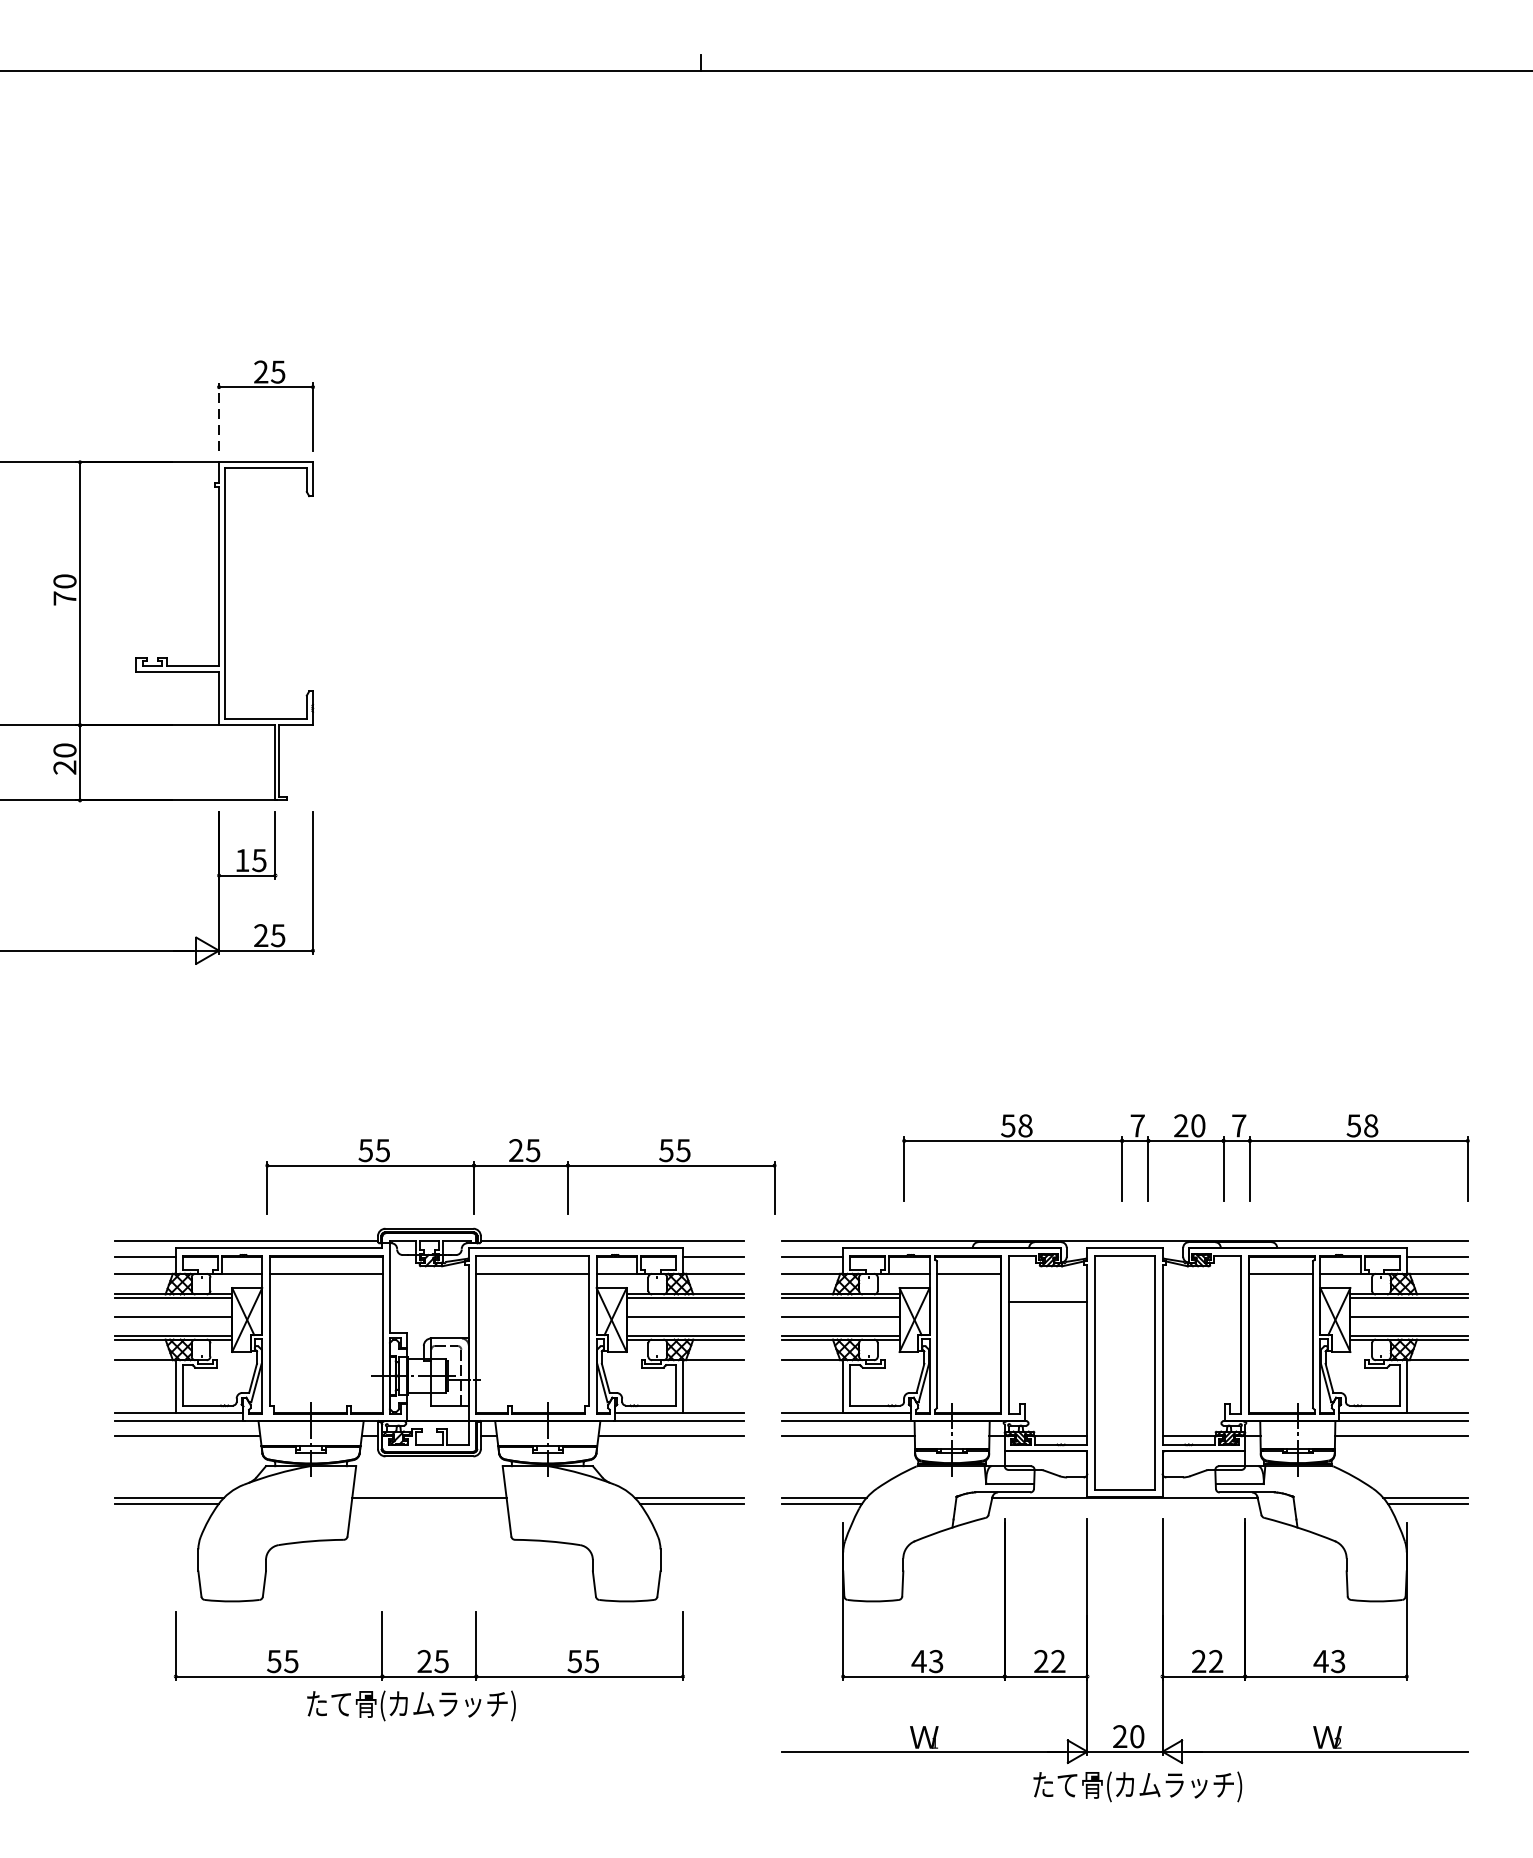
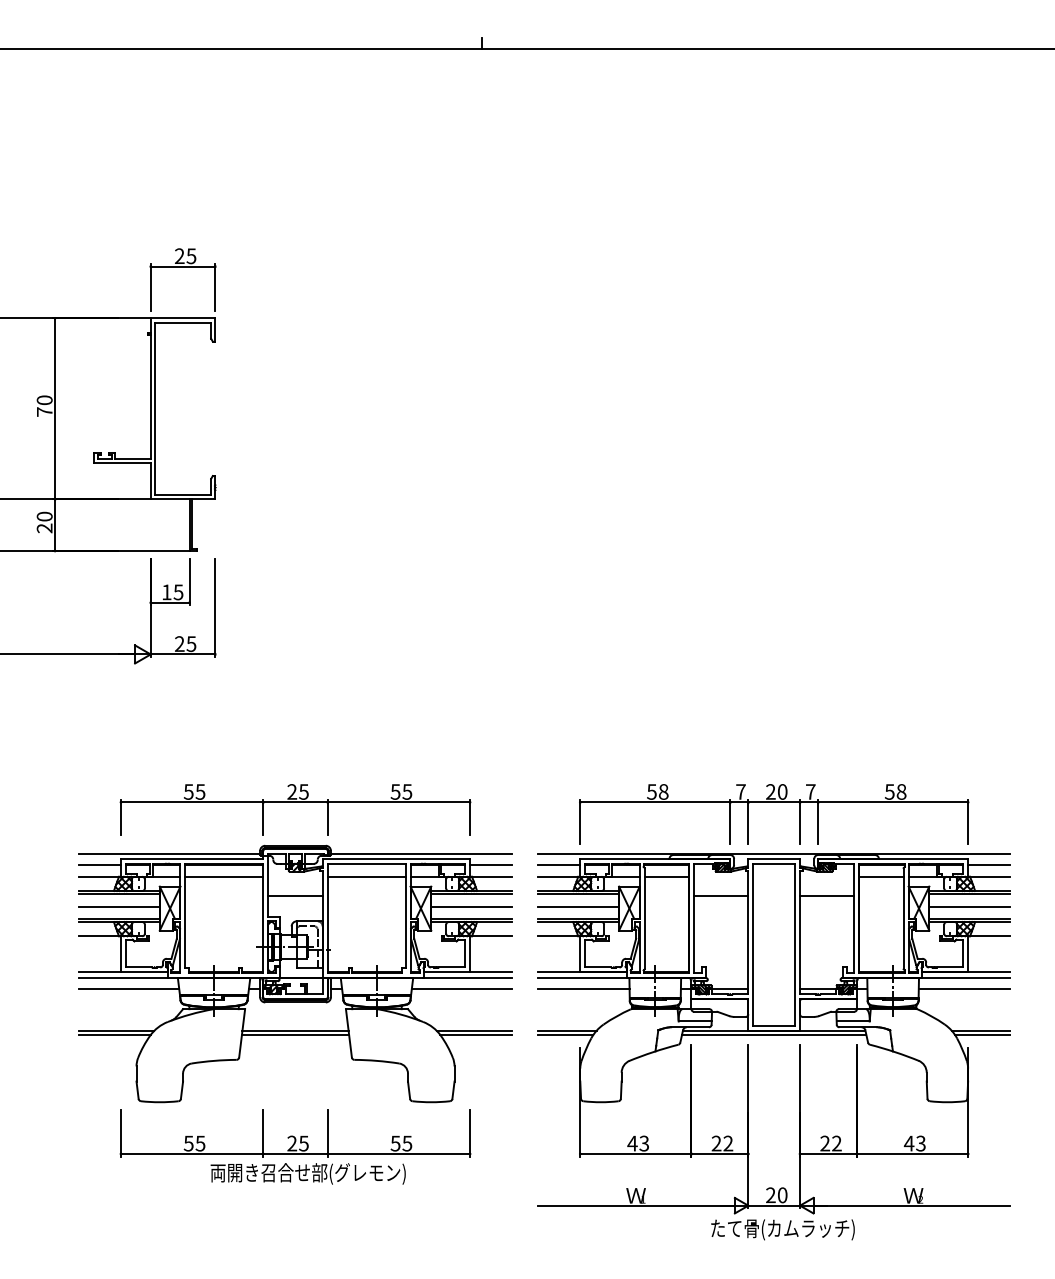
line: (218, 416) -> (150, 286), dashed -> solid
part: (1186, 1141) -> (774, 802), moved
part: (520, 1165) -> (295, 802), moved
line: (429, 1300) -> (295, 895), added
line: (1202, 1300) -> (827, 895), added
line: (429, 1504) -> (295, 1035), added
line: (1125, 1504) -> (774, 1035), added
text: (446, 1704) -> (307, 1173), たて骨(カムラッチ) -> 両開き召合せ部(グレモン)

